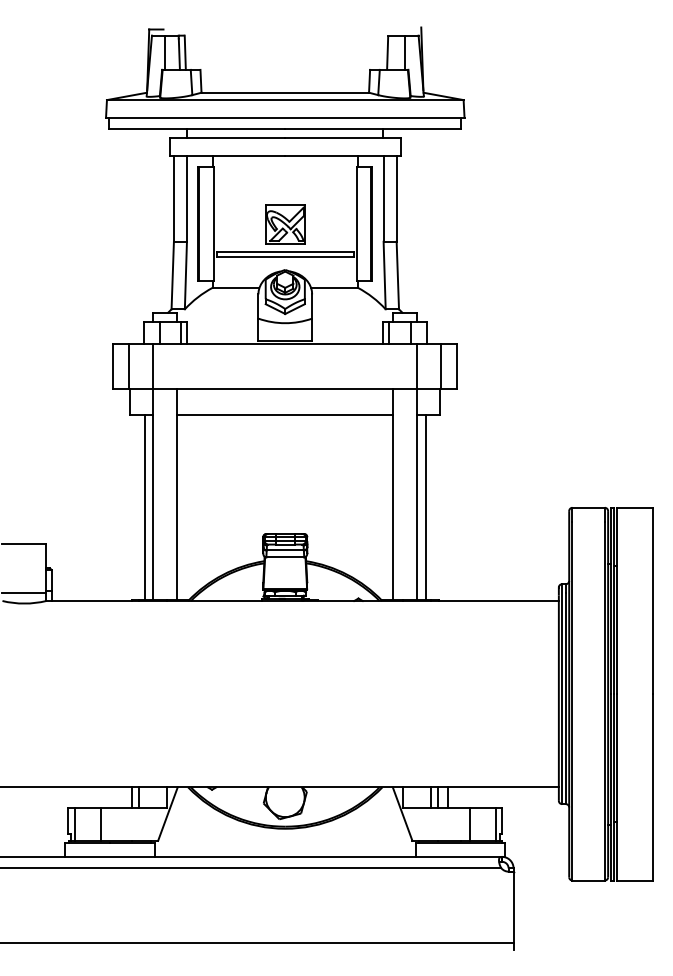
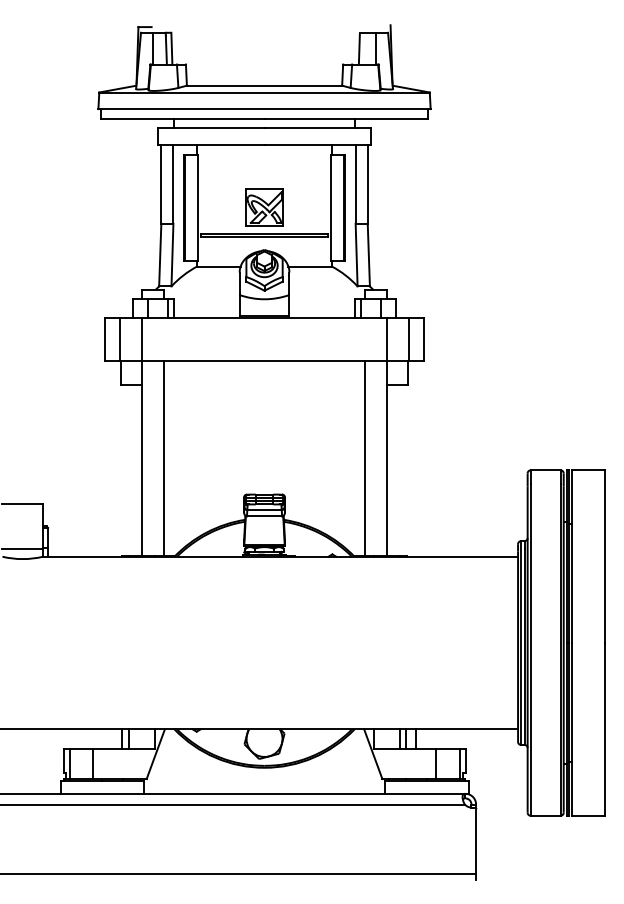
line: (285, 415) -> (264, 384), removed
line: (144, 507) -> (134, 470), removed
line: (425, 507) -> (394, 470), removed

